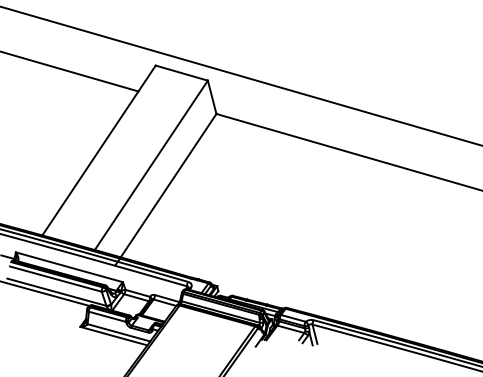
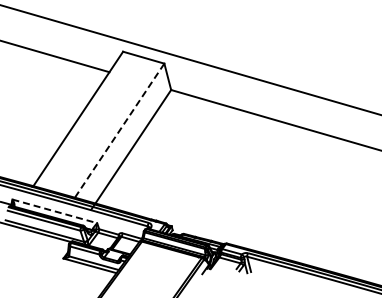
line: (151, 165) -> (119, 130), solid -> dashed
line: (69, 267) -> (54, 211), solid -> dashed

